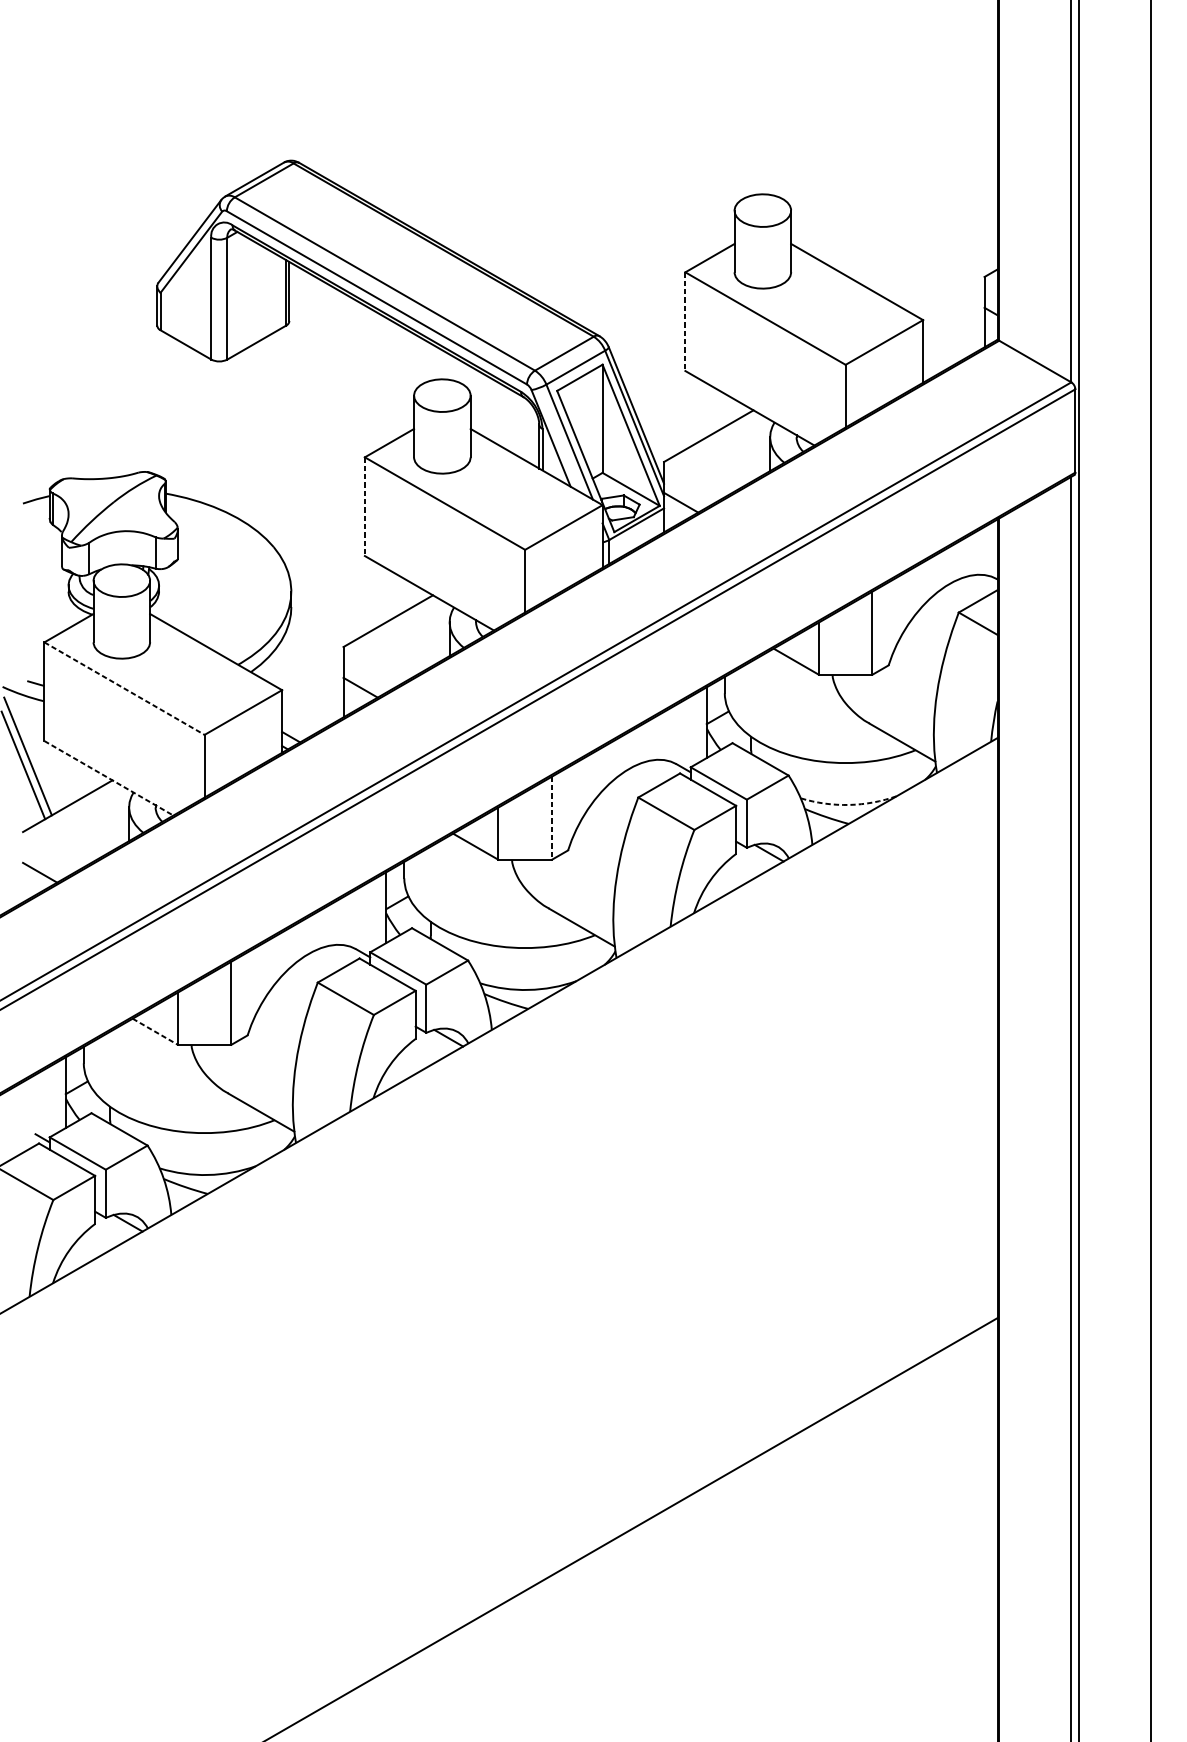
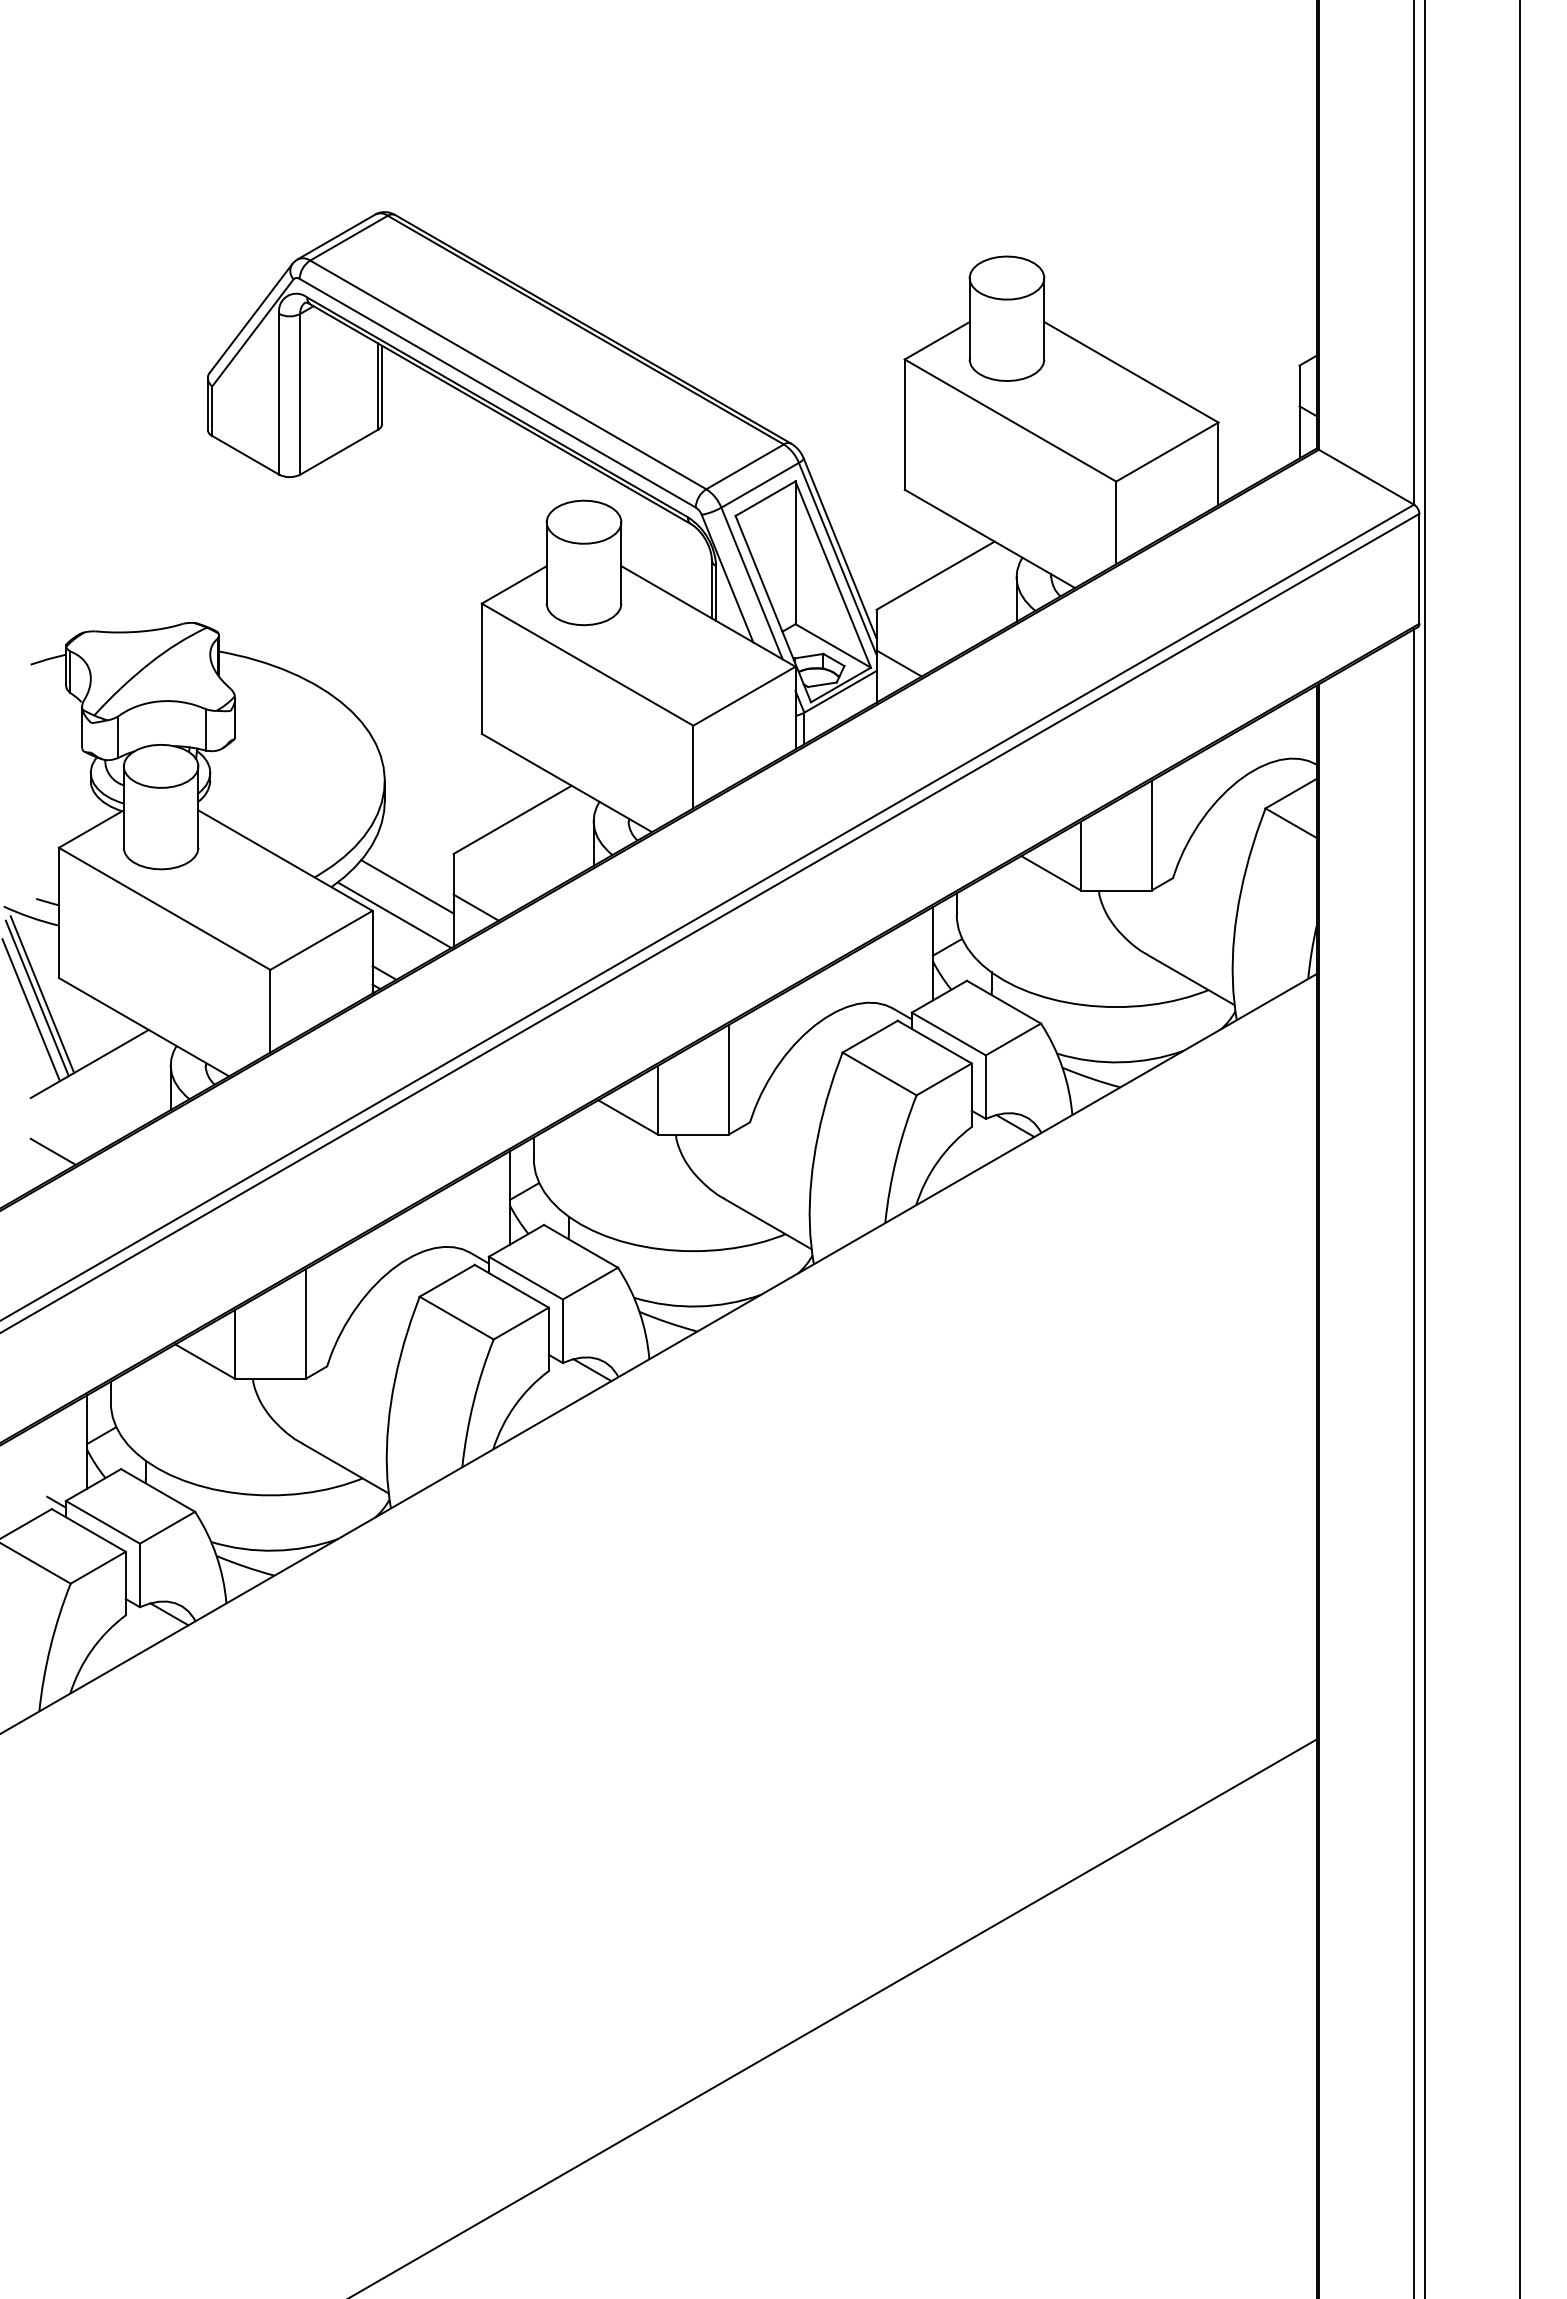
line: (685, 322) -> (904, 425), dashed -> solid
line: (364, 507) -> (481, 669), dashed -> solid
line: (308, 671) -> (407, 886), added
line: (125, 689) -> (165, 909), dashed -> solid
line: (298, 693) -> (394, 915), added
line: (31, 753) -> (42, 994), added
line: (109, 778) -> (144, 1027), dashed -> solid
arc: (848, 805) -> (1120, 1062), dashed -> solid
line: (551, 817) -> (728, 1079), dashed -> solid
line: (155, 1031) -> (205, 1361), dashed -> solid

